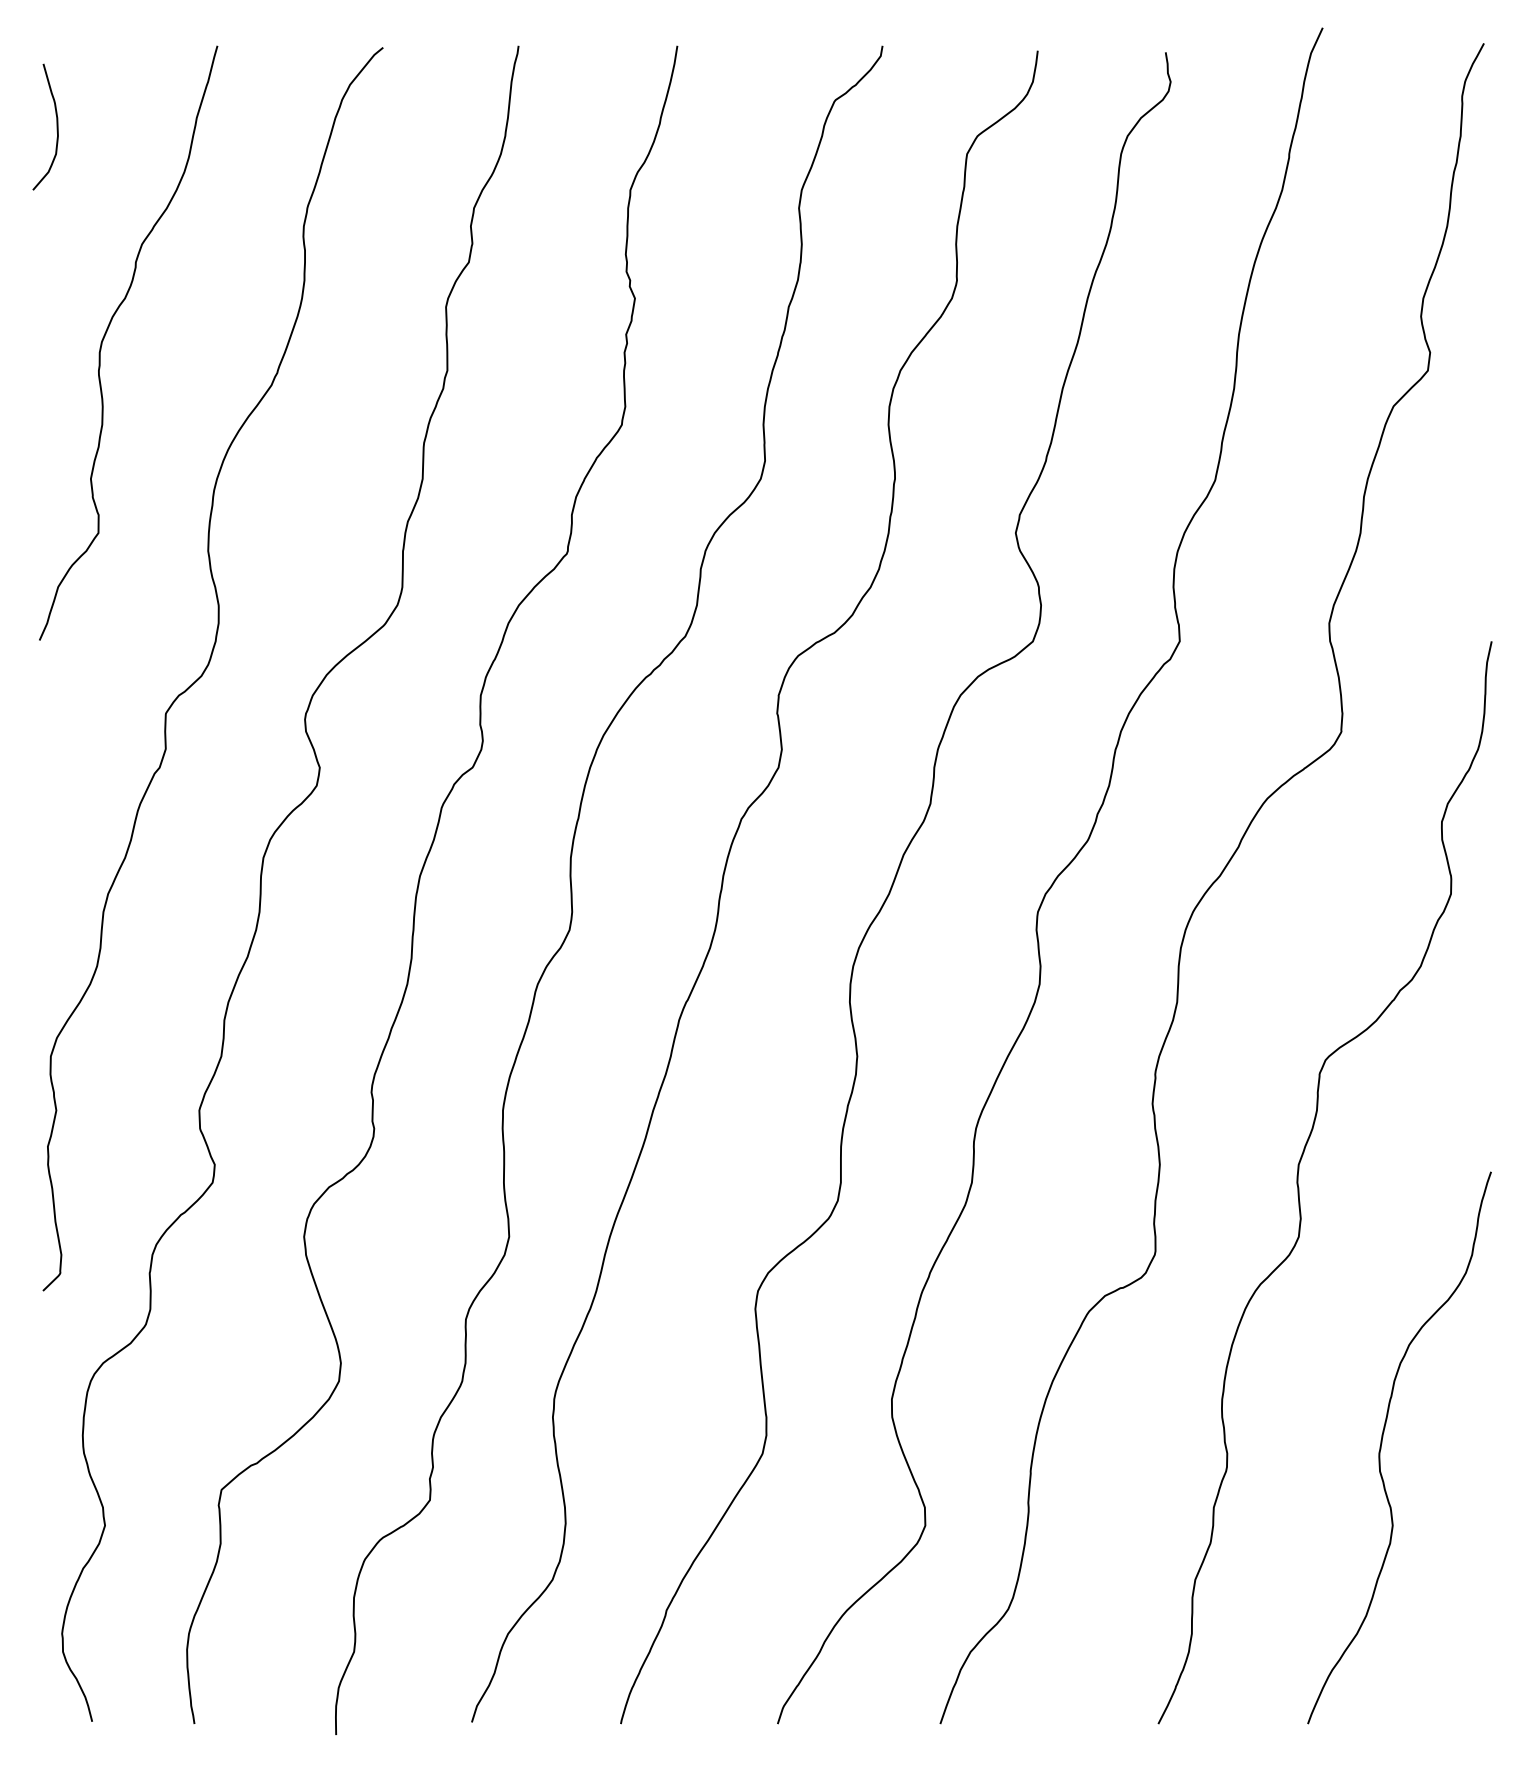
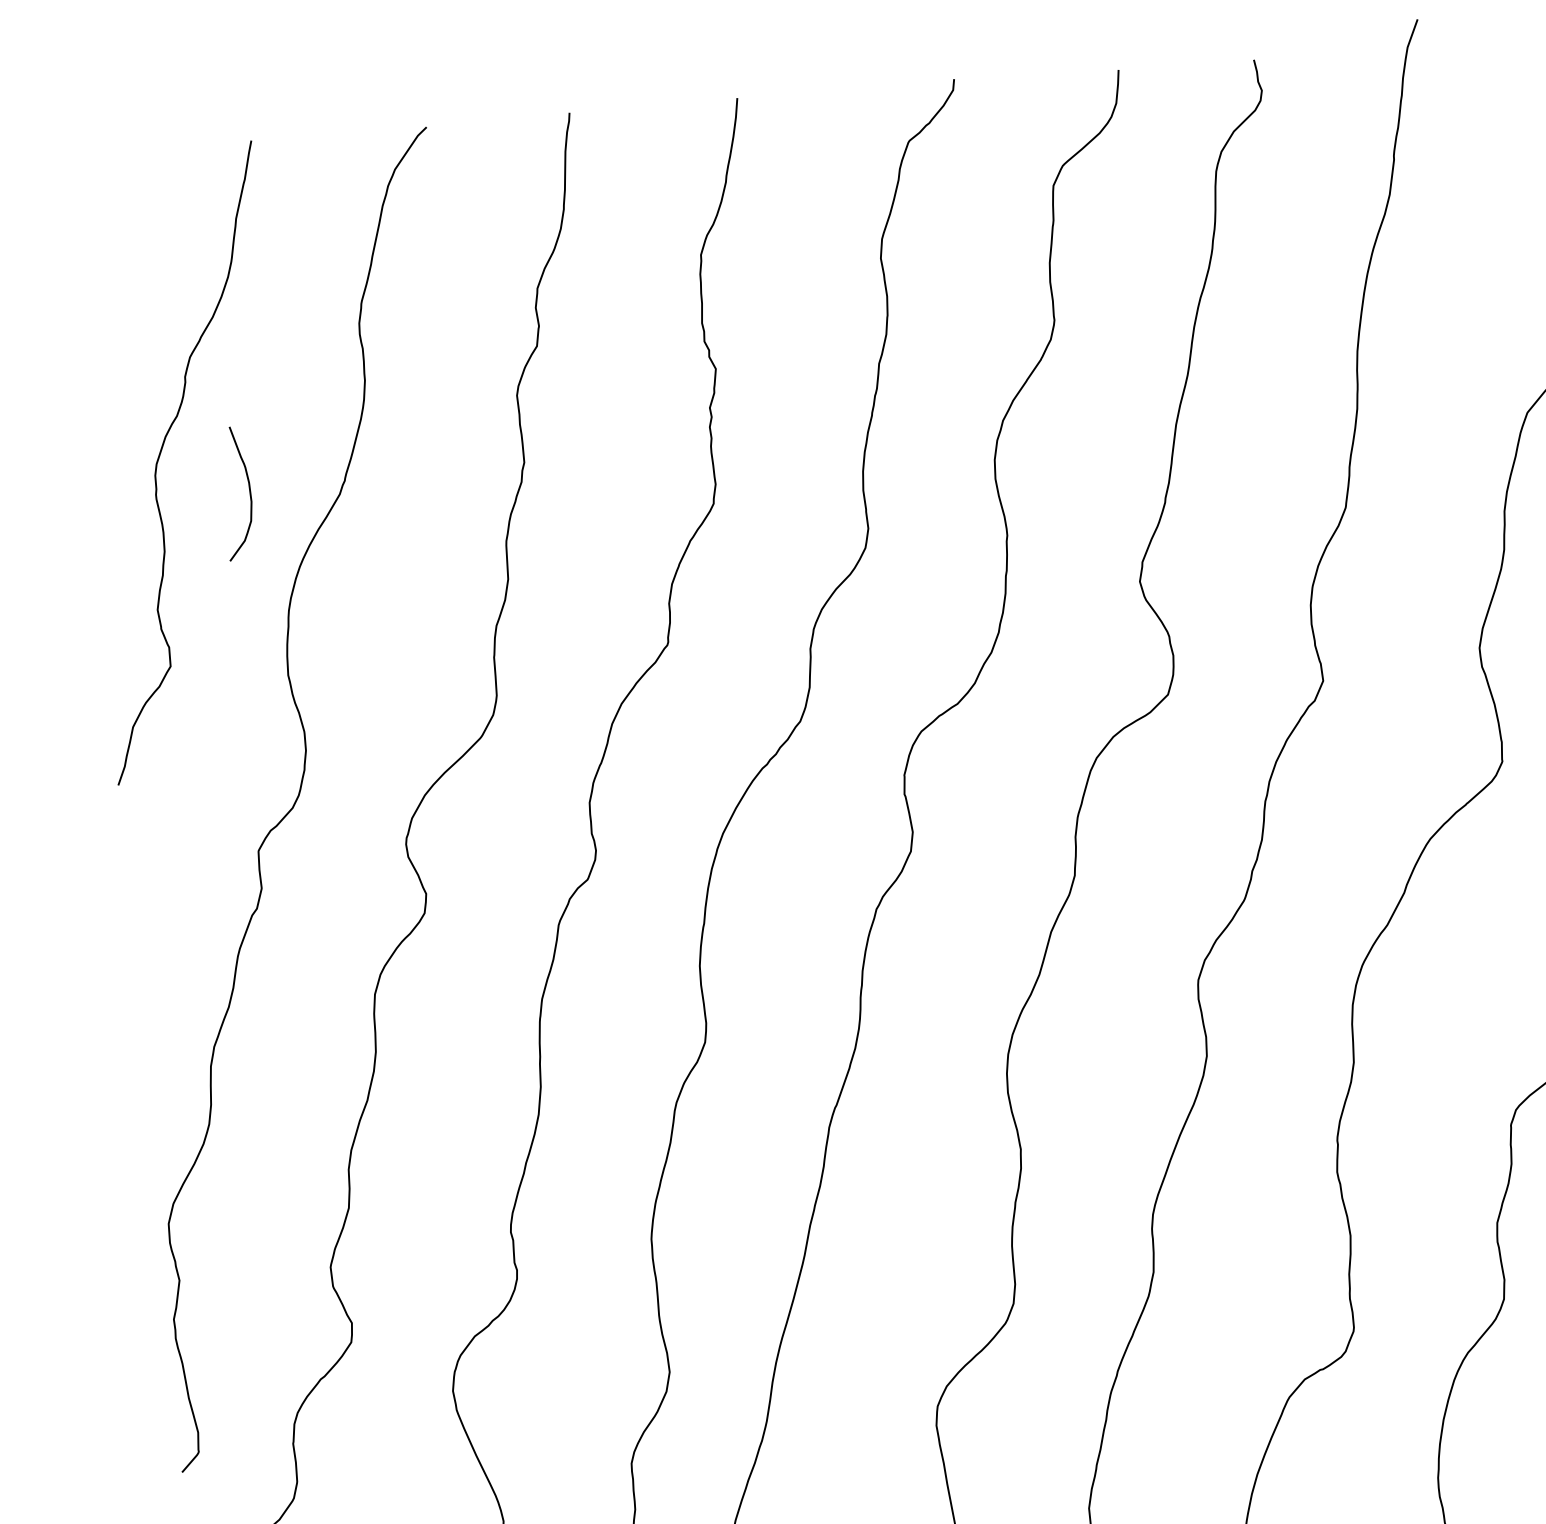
curve: (56, 126) -> (249, 491), moved

